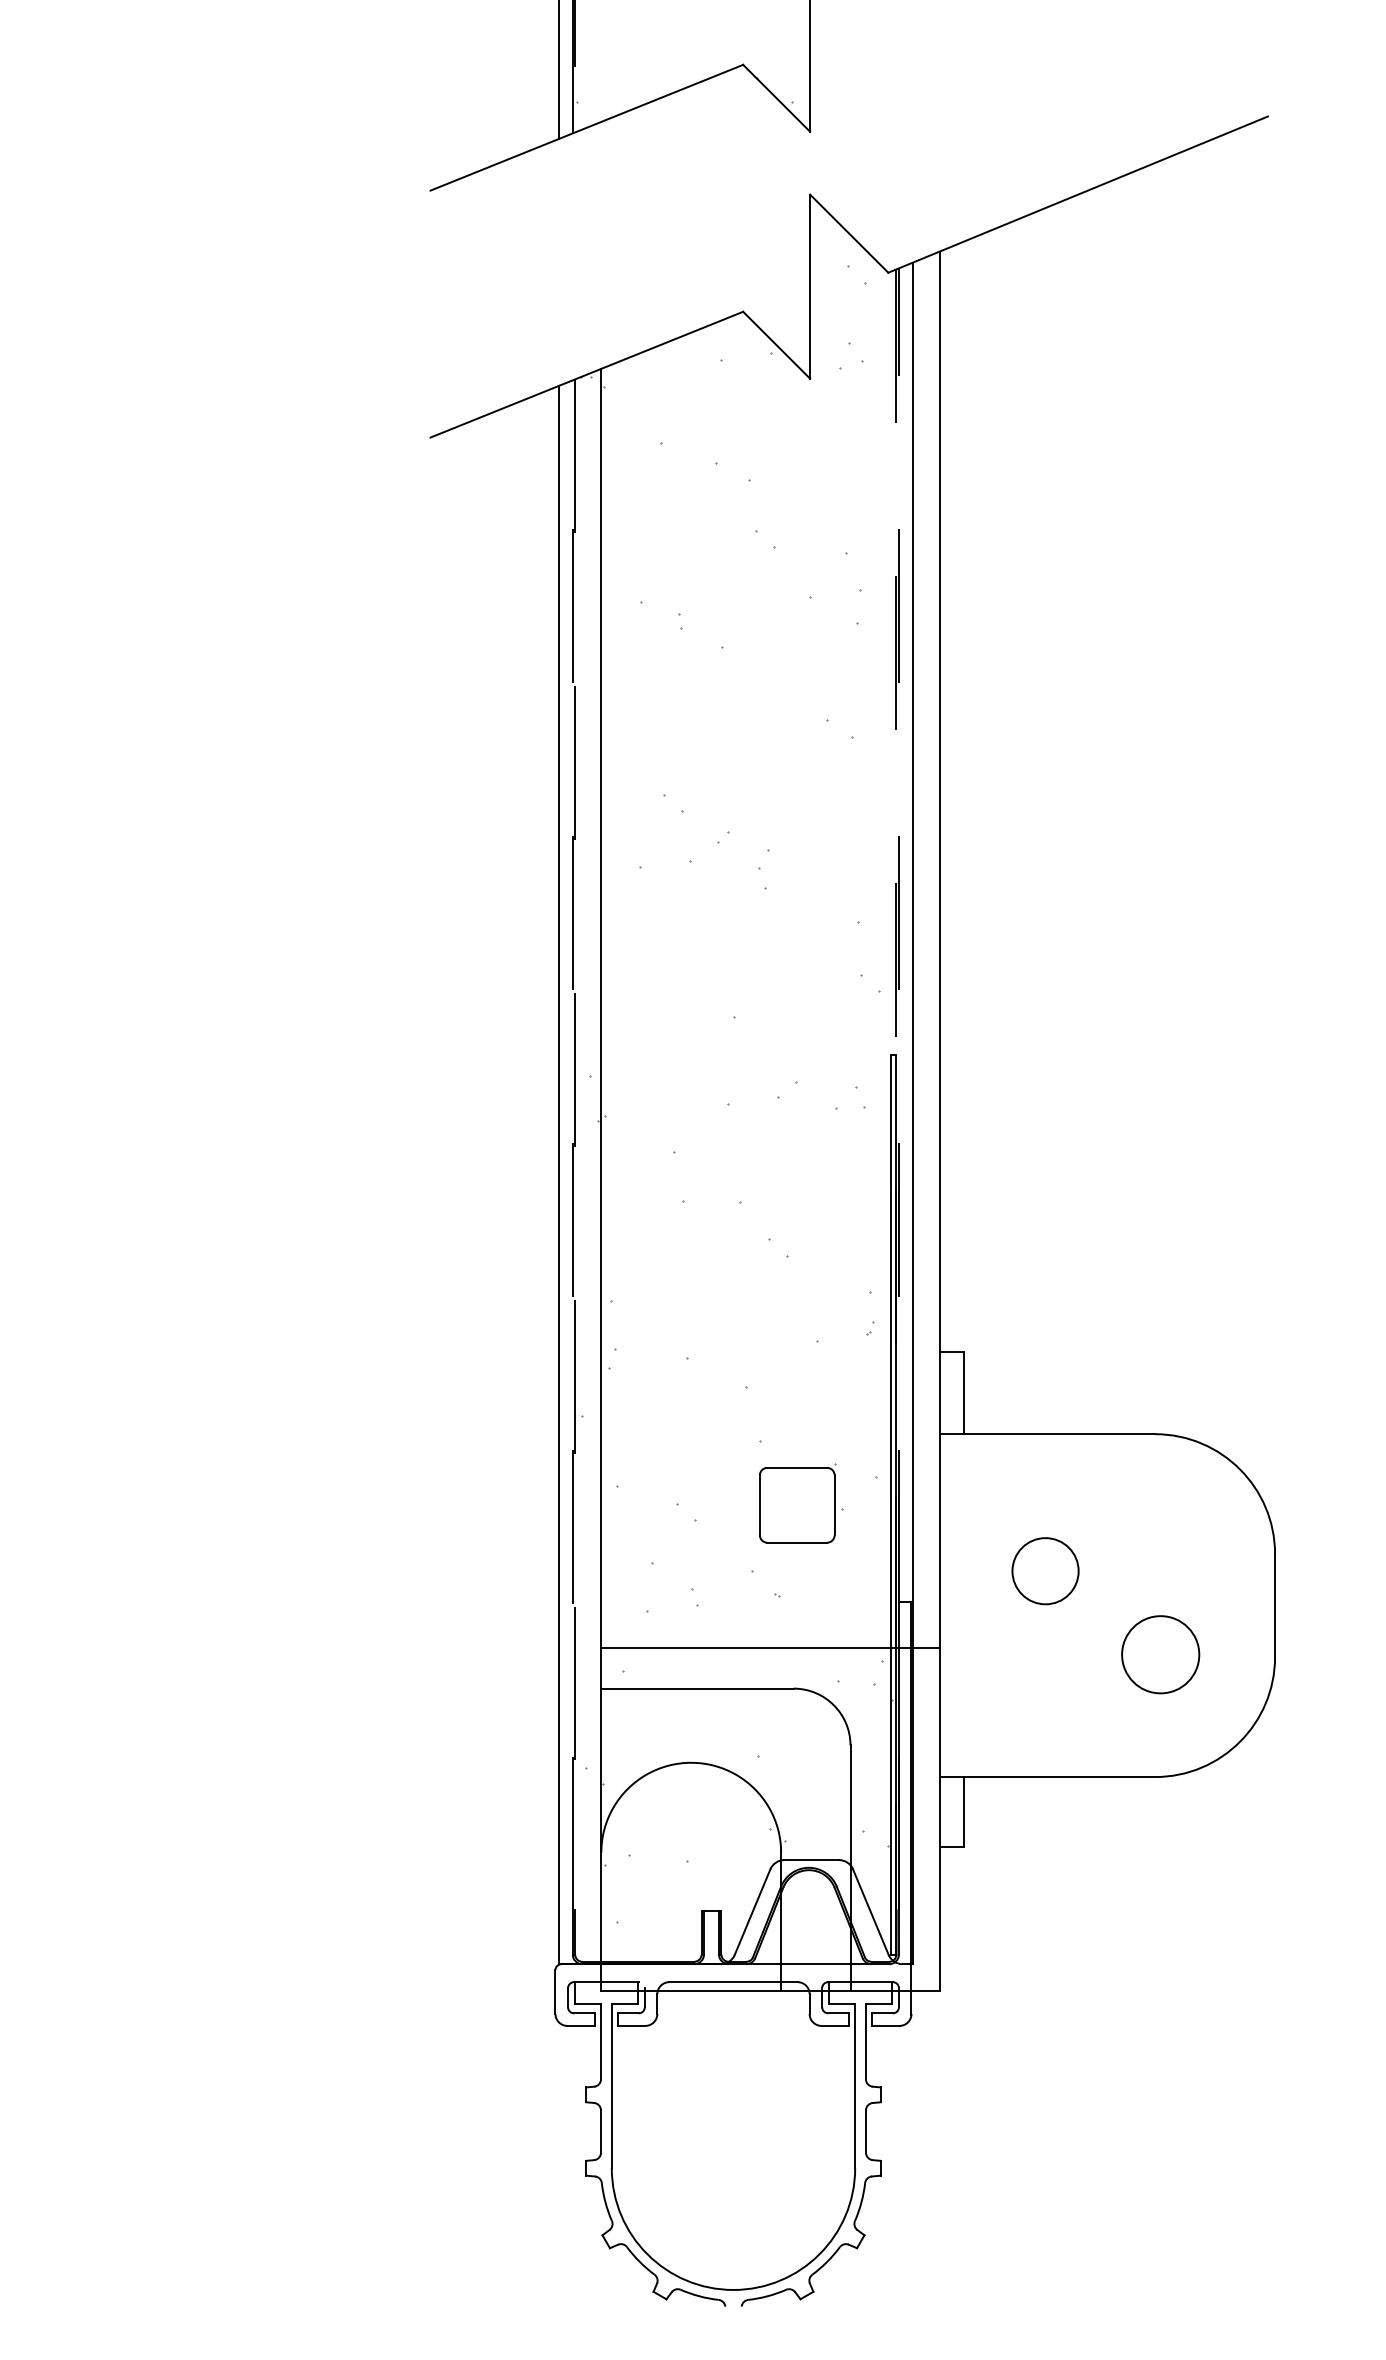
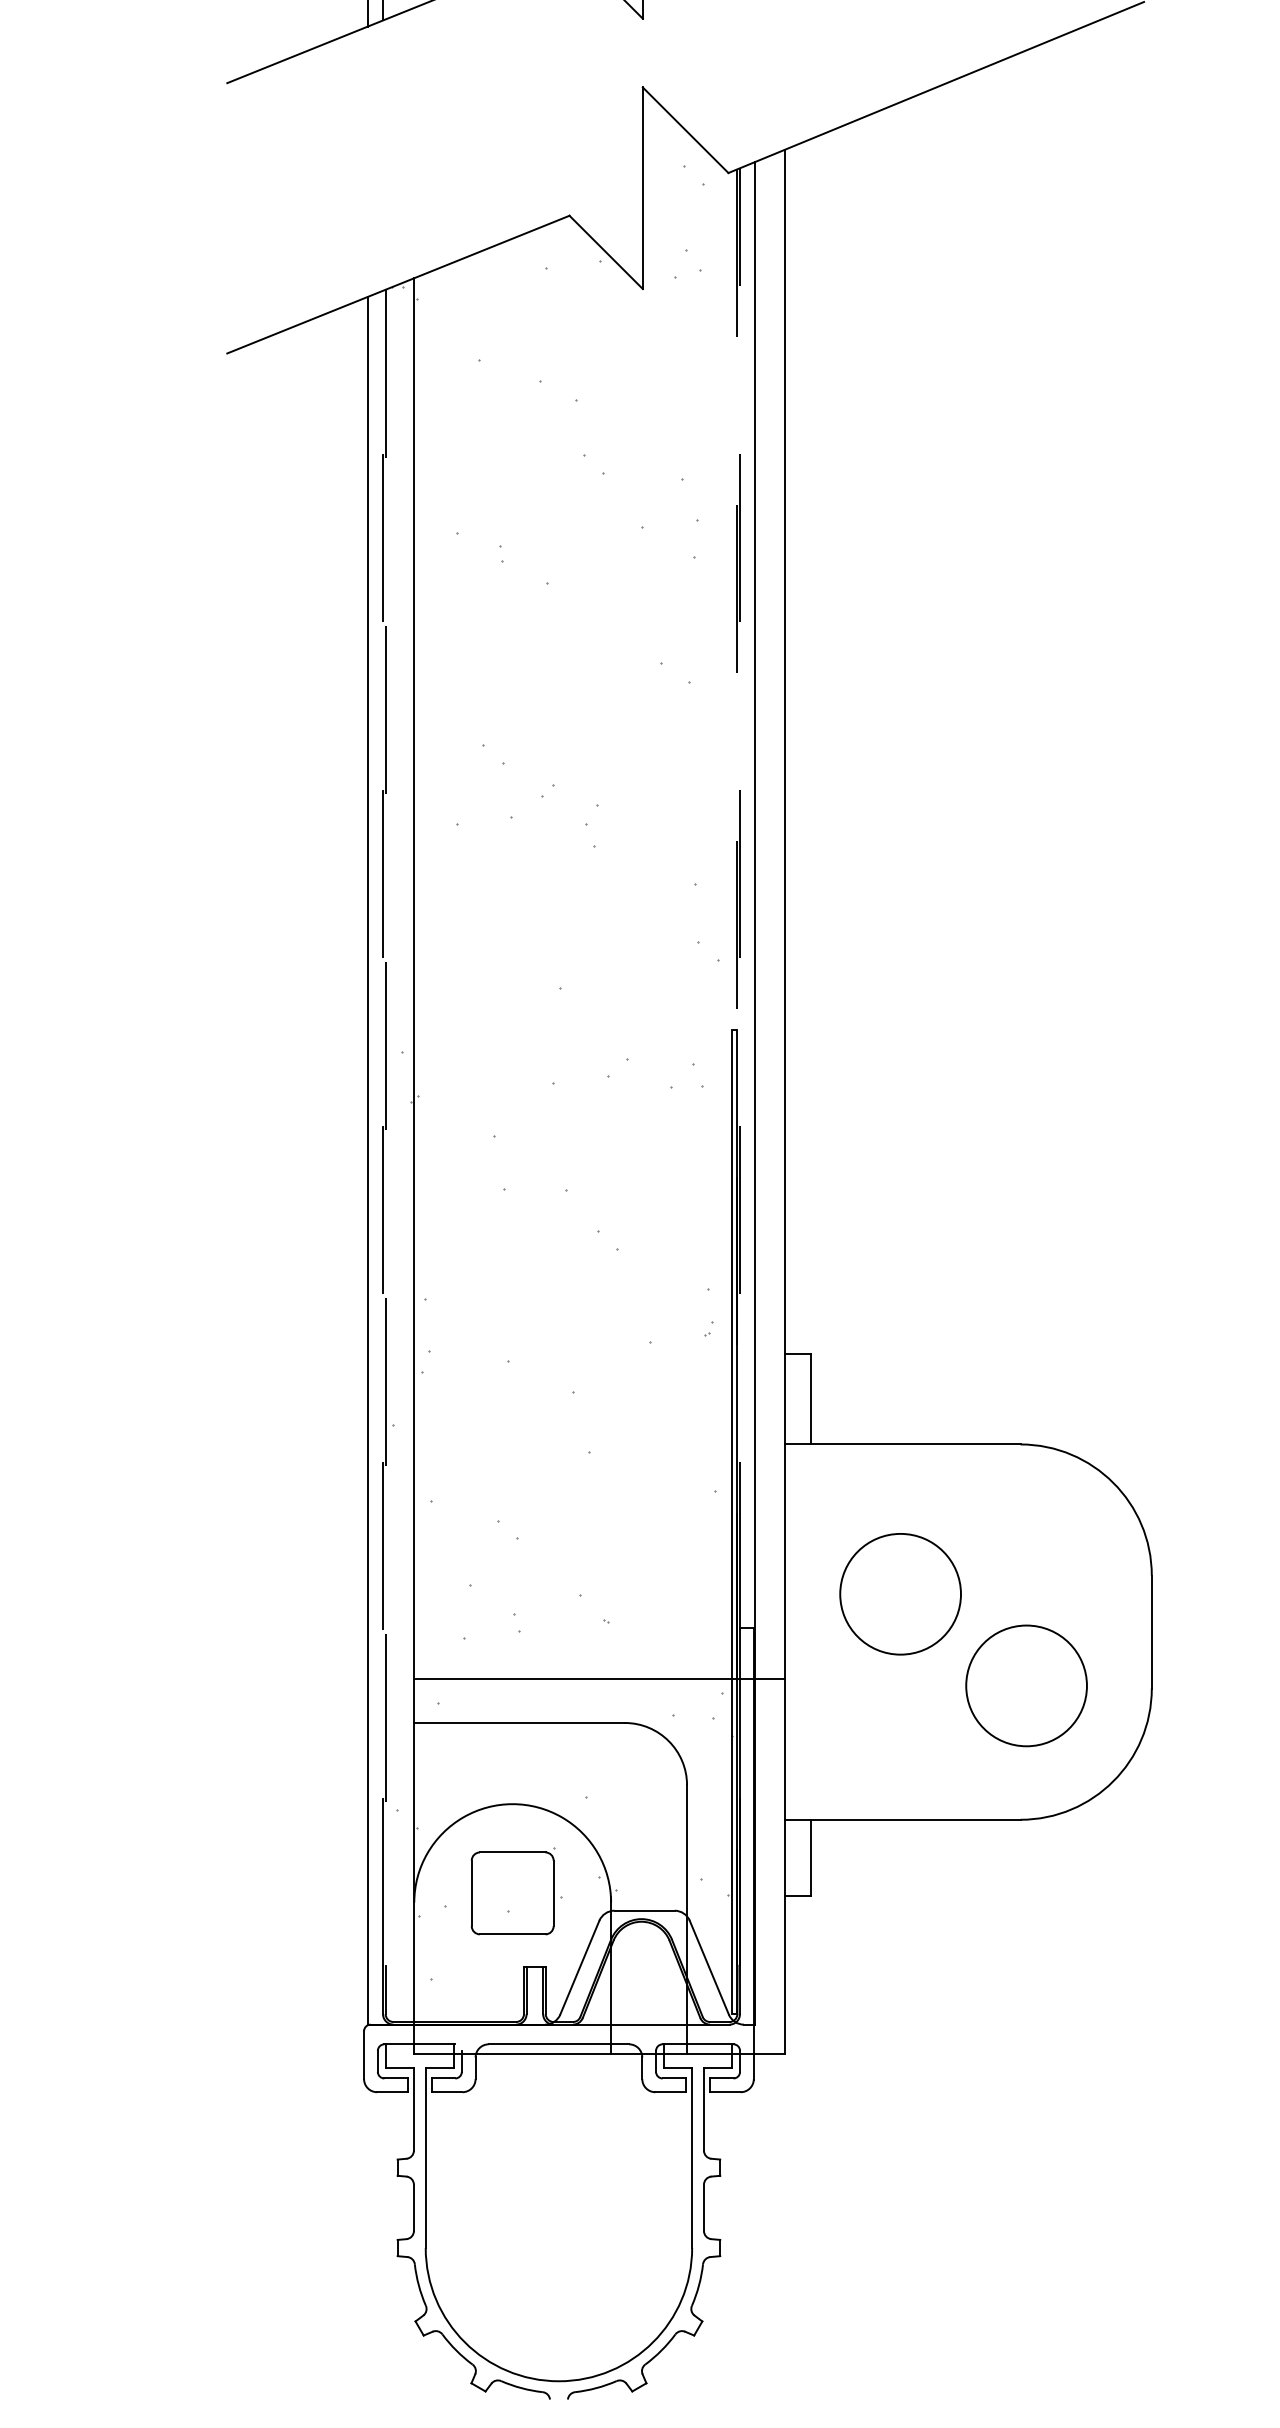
part: (801, 1503) -> (517, 1891), moved
circle: (1045, 1571) -> (900, 1594), size x1.67
circle: (1160, 1654) -> (1026, 1685), size x1.43

